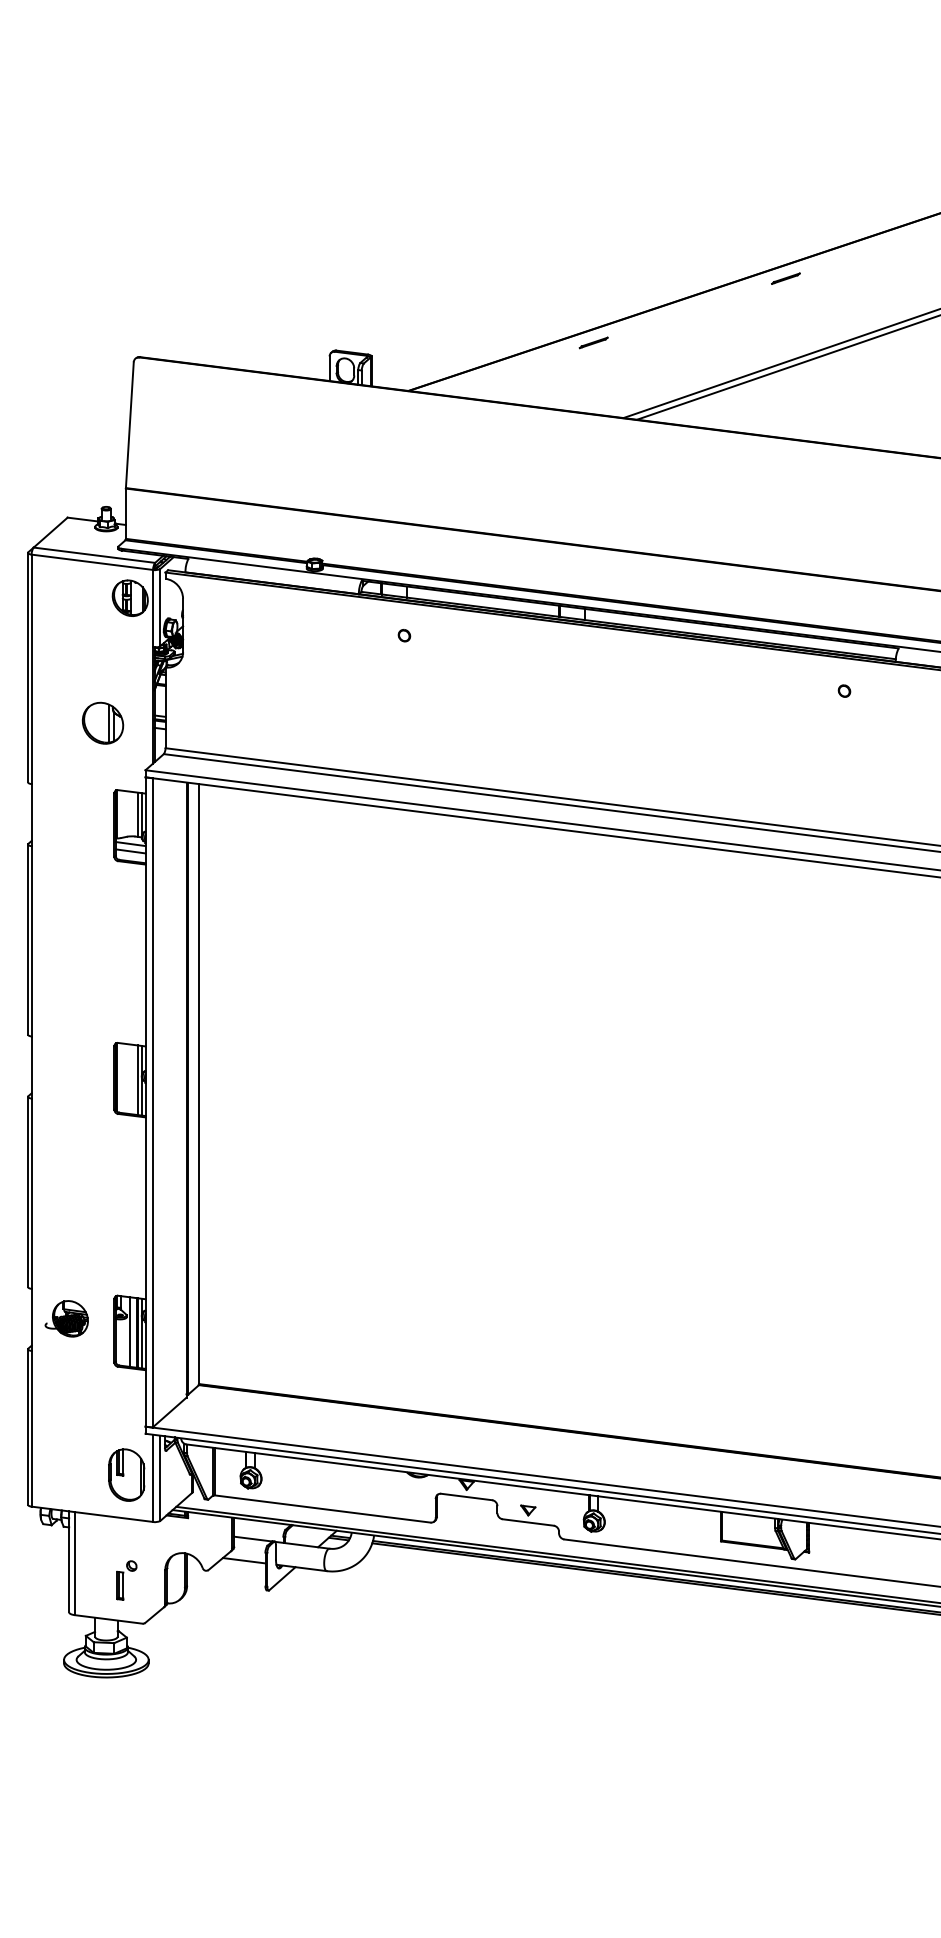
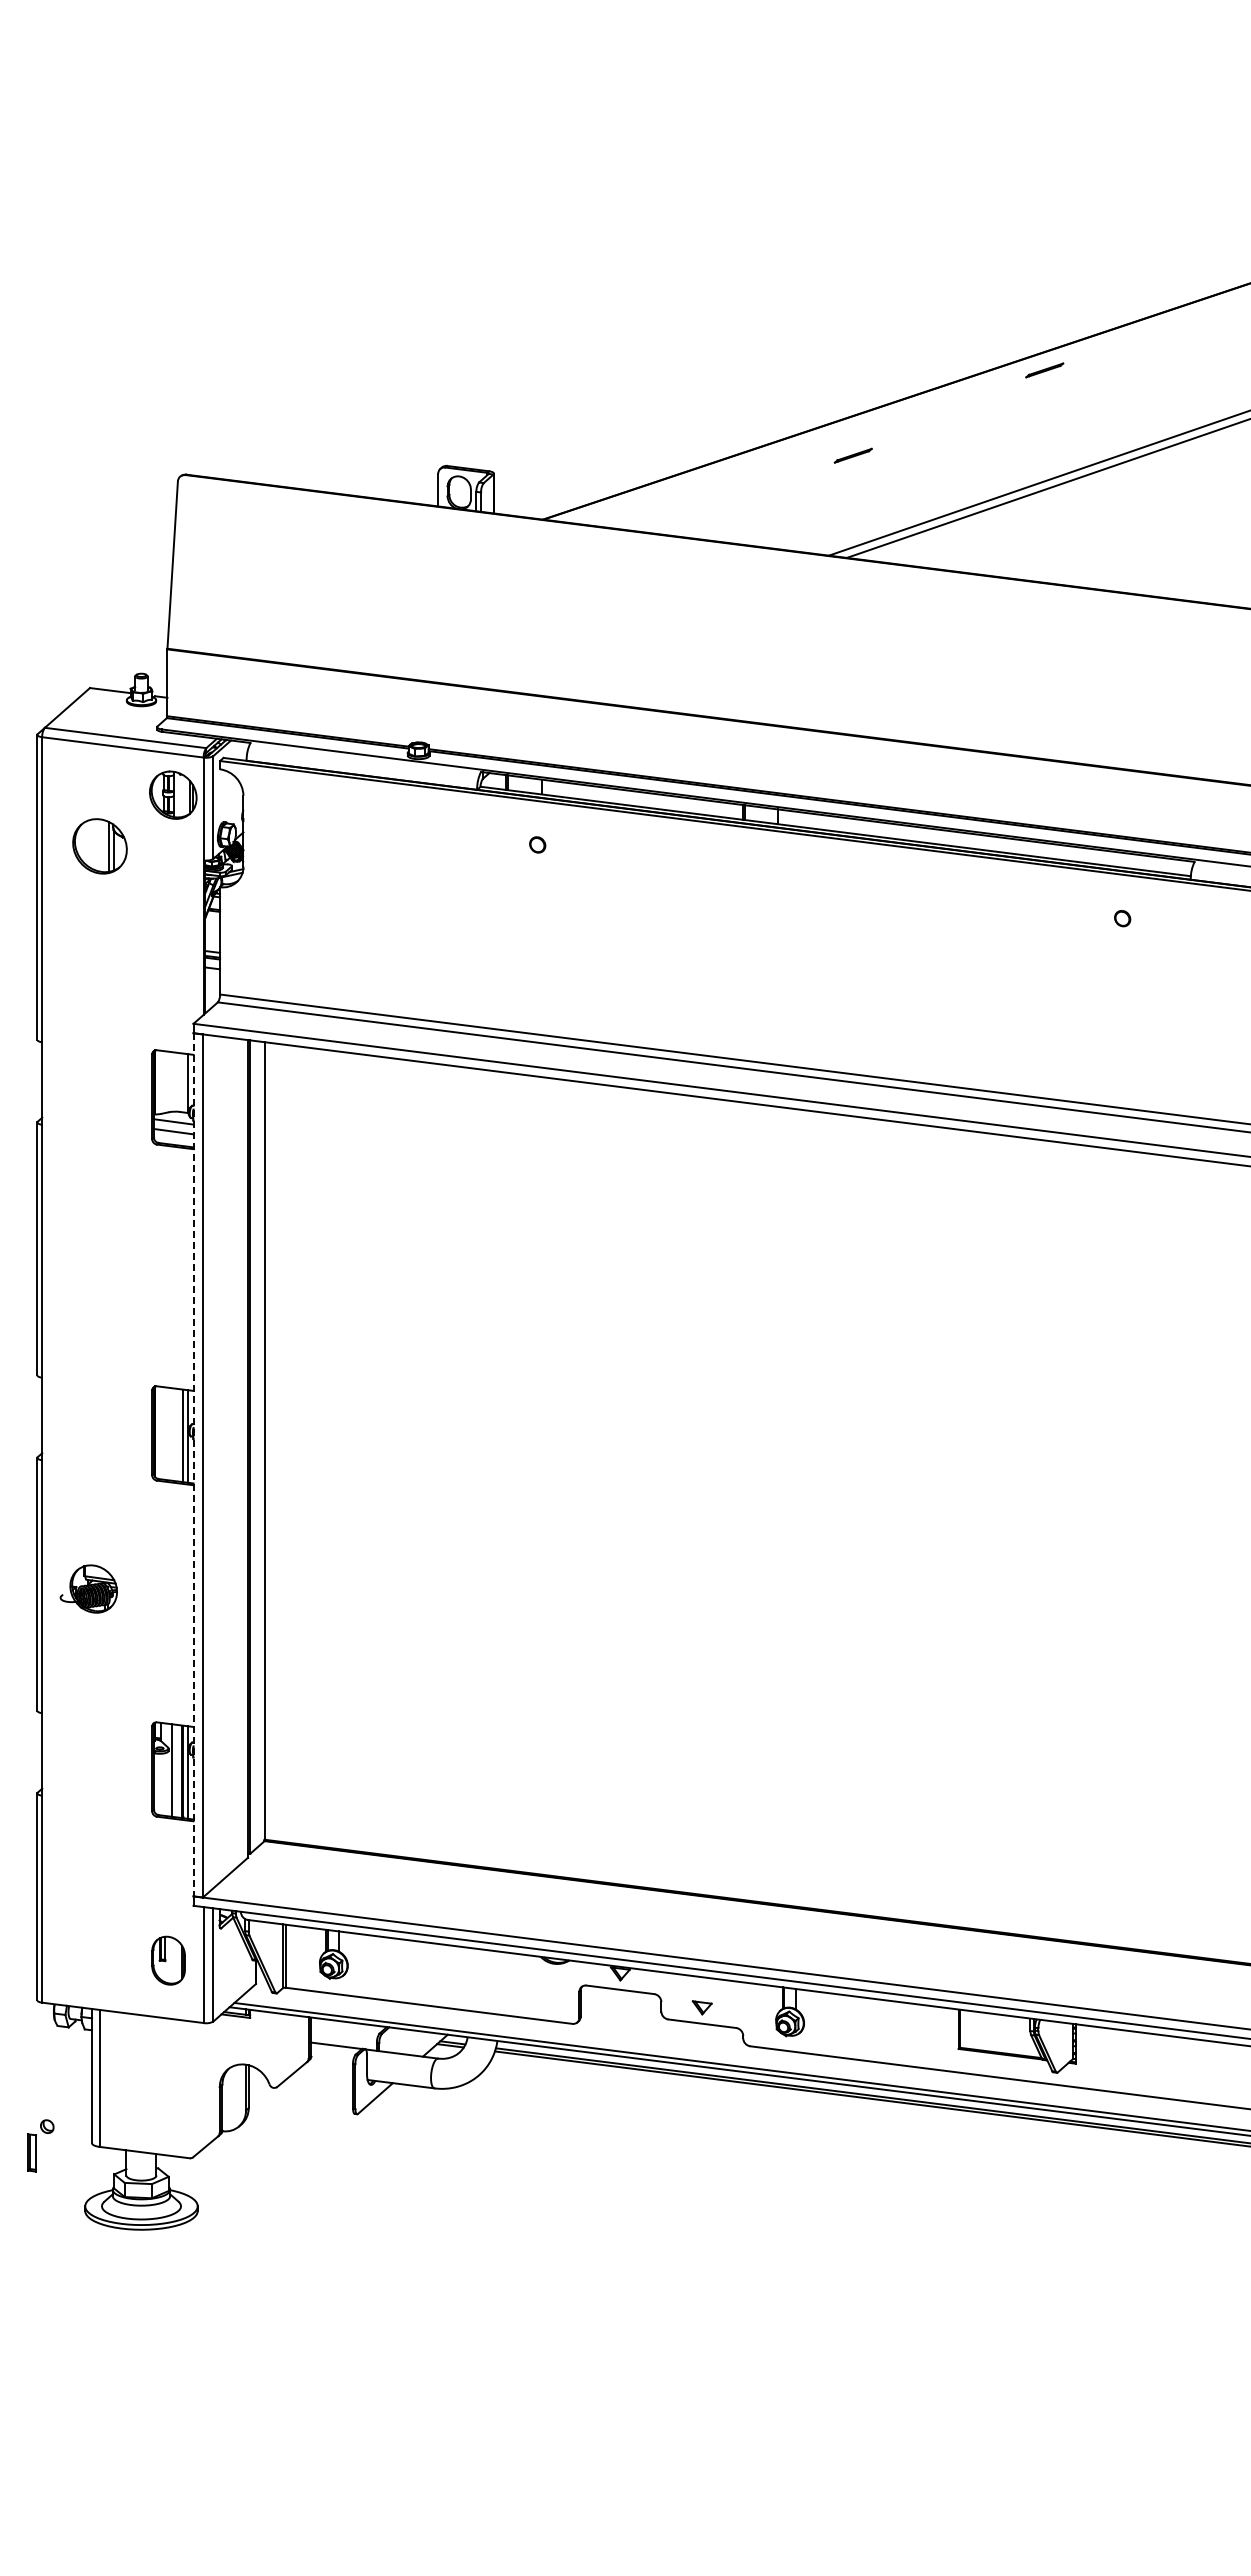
line: (593, 342) -> (852, 455), moved
part: (102, 723) -> (99, 846), moved
line: (137, 814) -> (183, 1082), removed
line: (145, 1101) -> (193, 1464), solid -> dashed
part: (66, 1318) -> (88, 1588), moved
part: (126, 1474) -> (168, 1960), size x0.7
line: (244, 1560) -> (324, 2074), removed
part: (126, 1580) -> (40, 2145), moved

